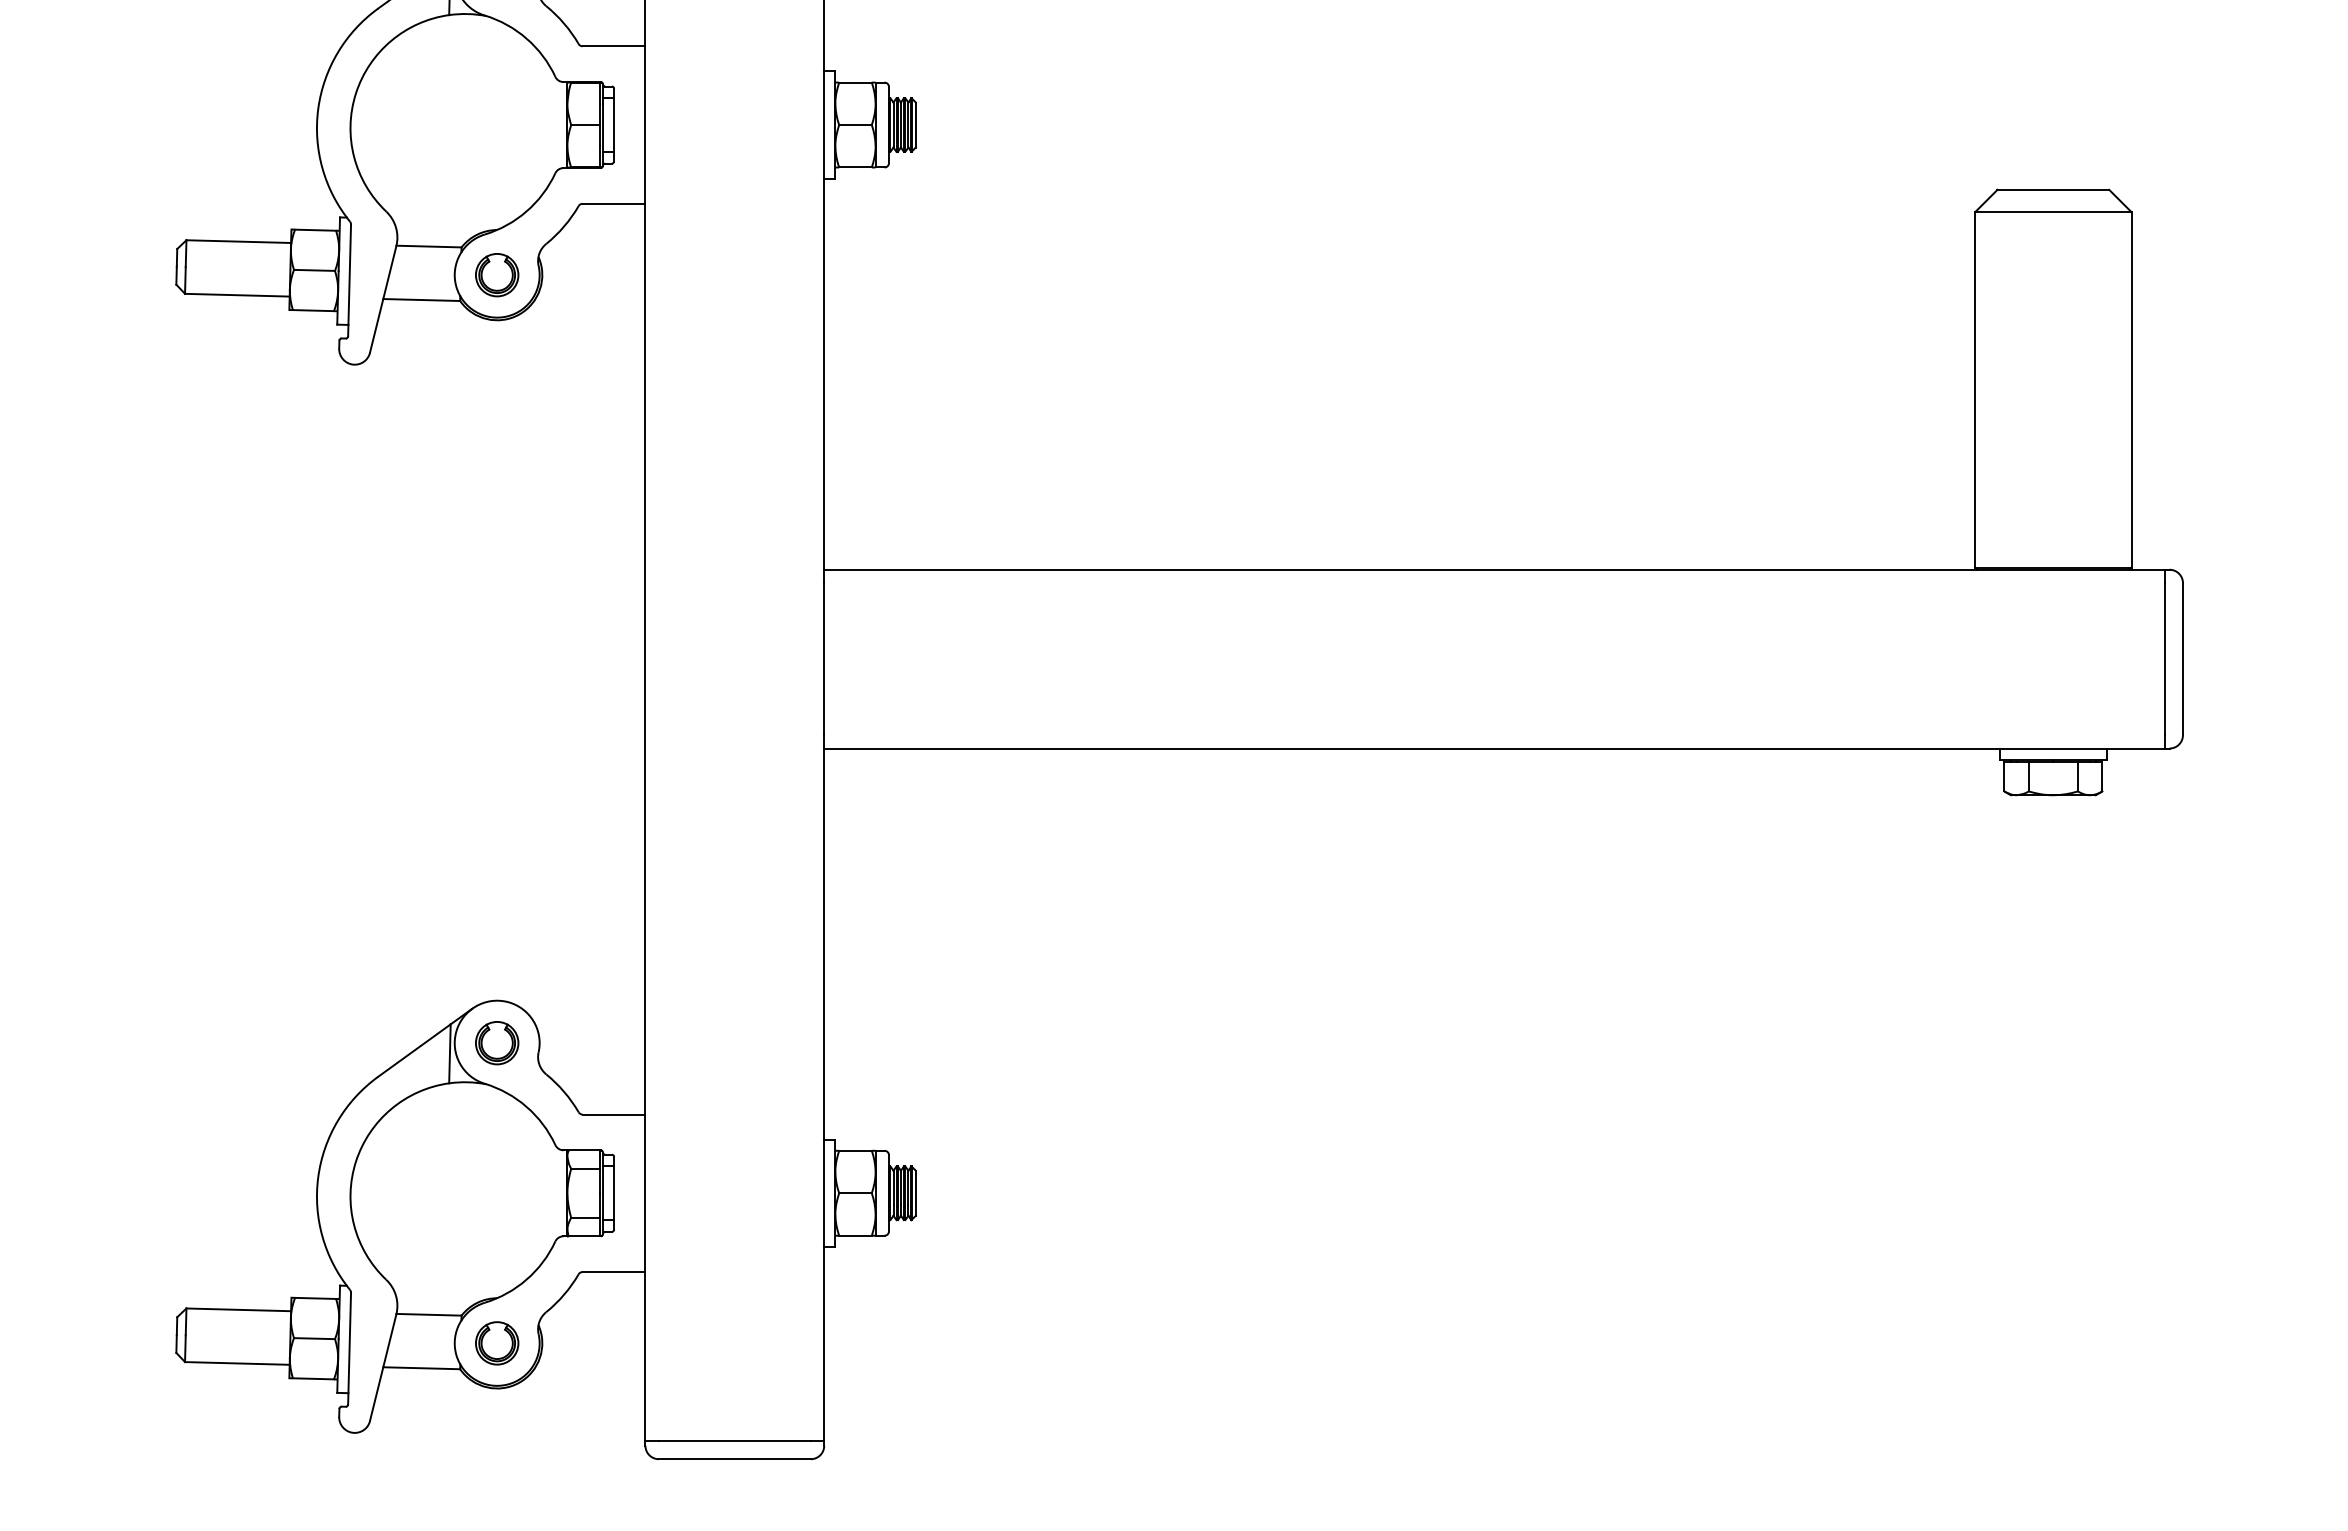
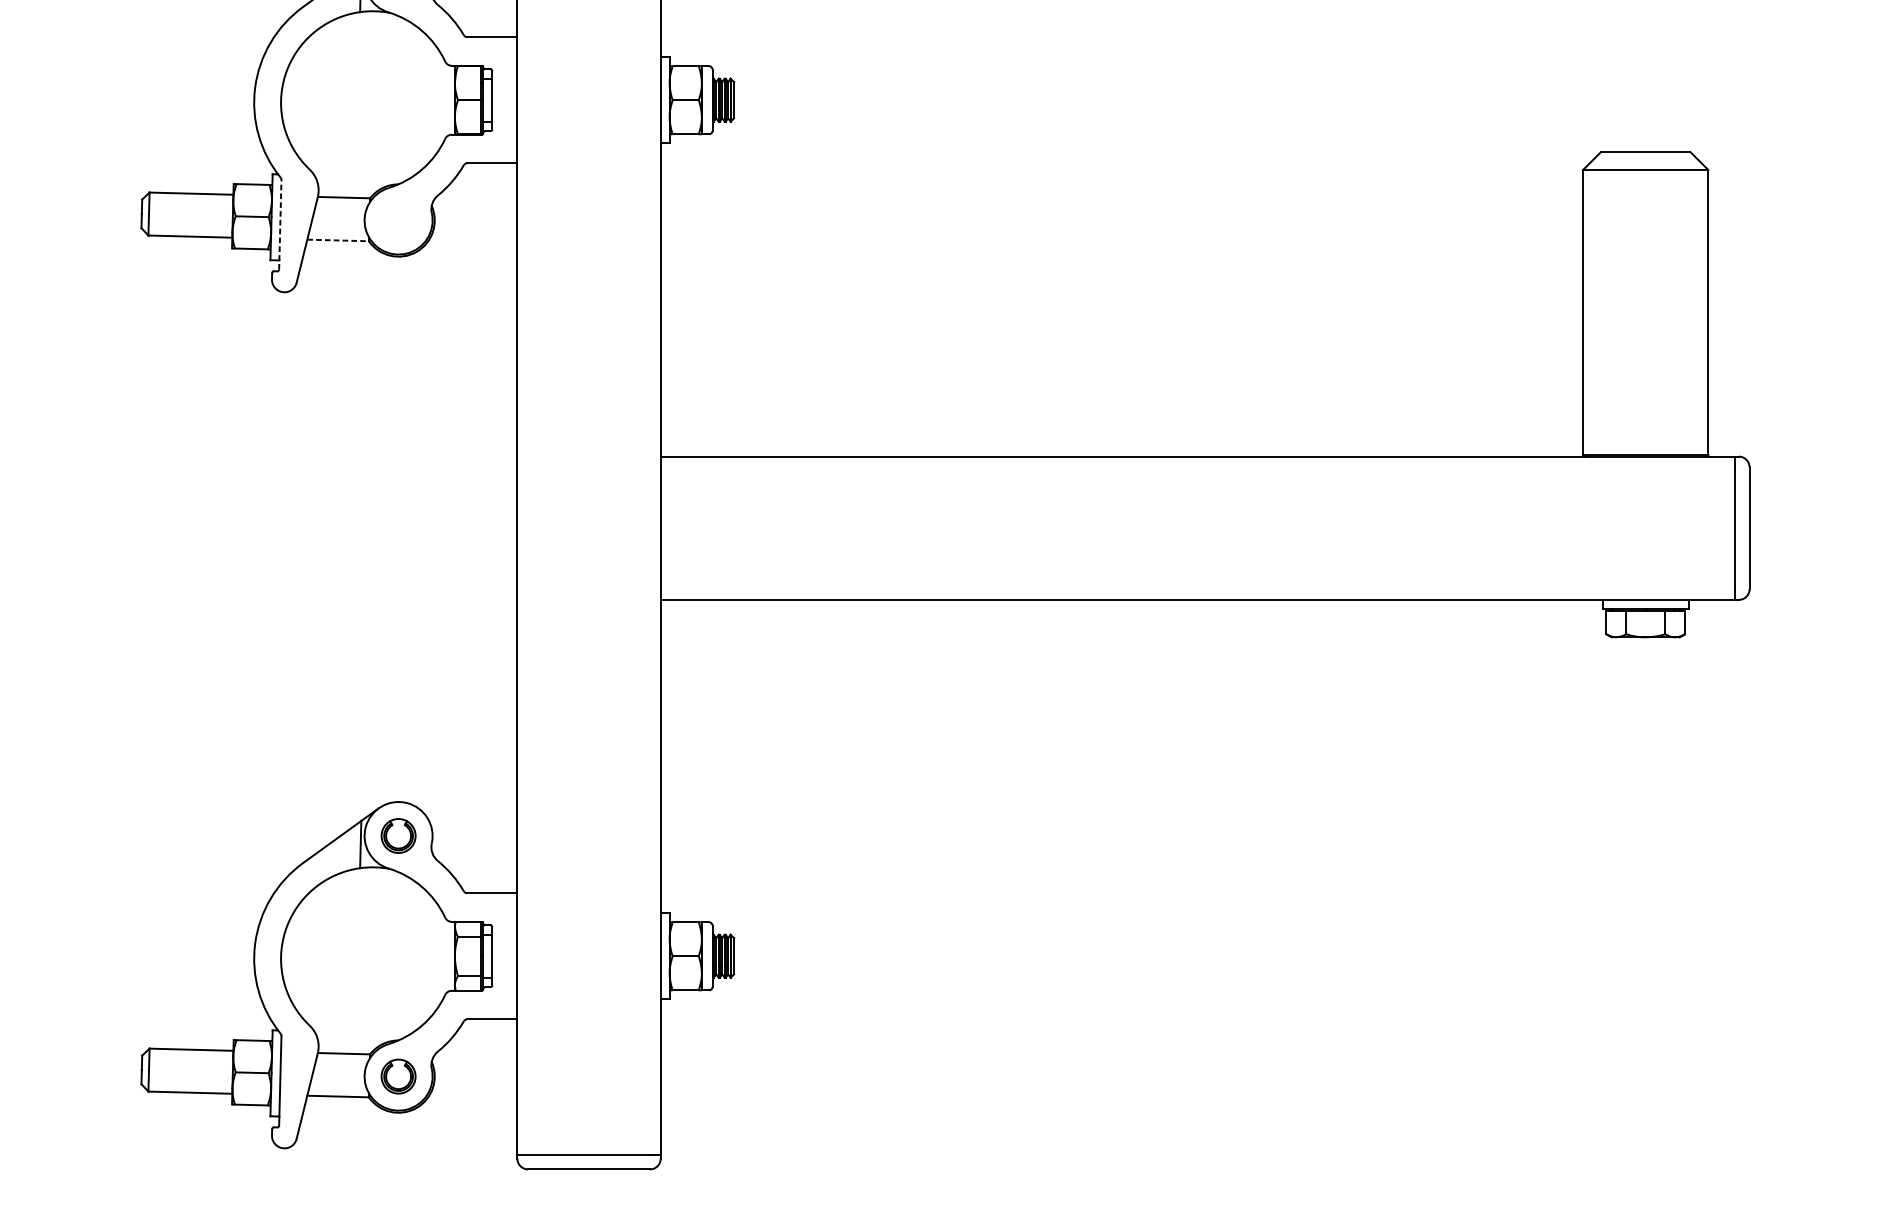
part: (497, 275) -> (398, 220), removed
line: (349, 280) -> (280, 224), solid -> dashed
line: (422, 300) -> (338, 240), solid -> dashed

